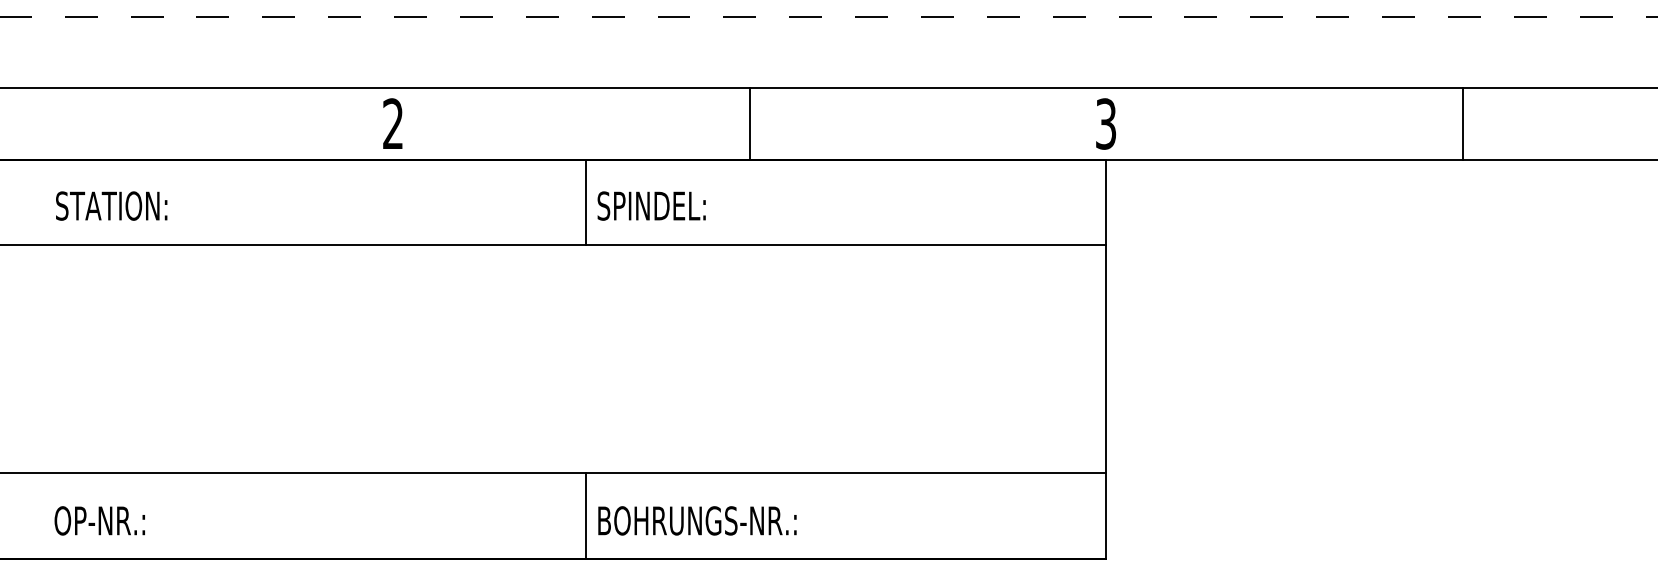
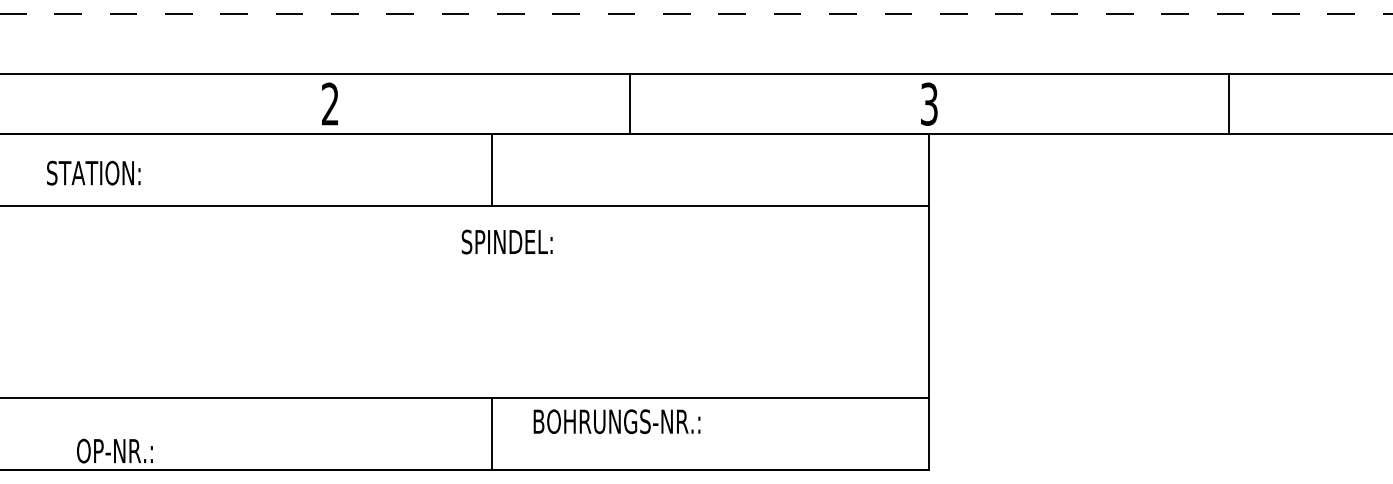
text: (651, 205) -> (507, 241), moved
text: (99, 520) -> (114, 450), moved
text: (697, 520) -> (617, 421), moved

